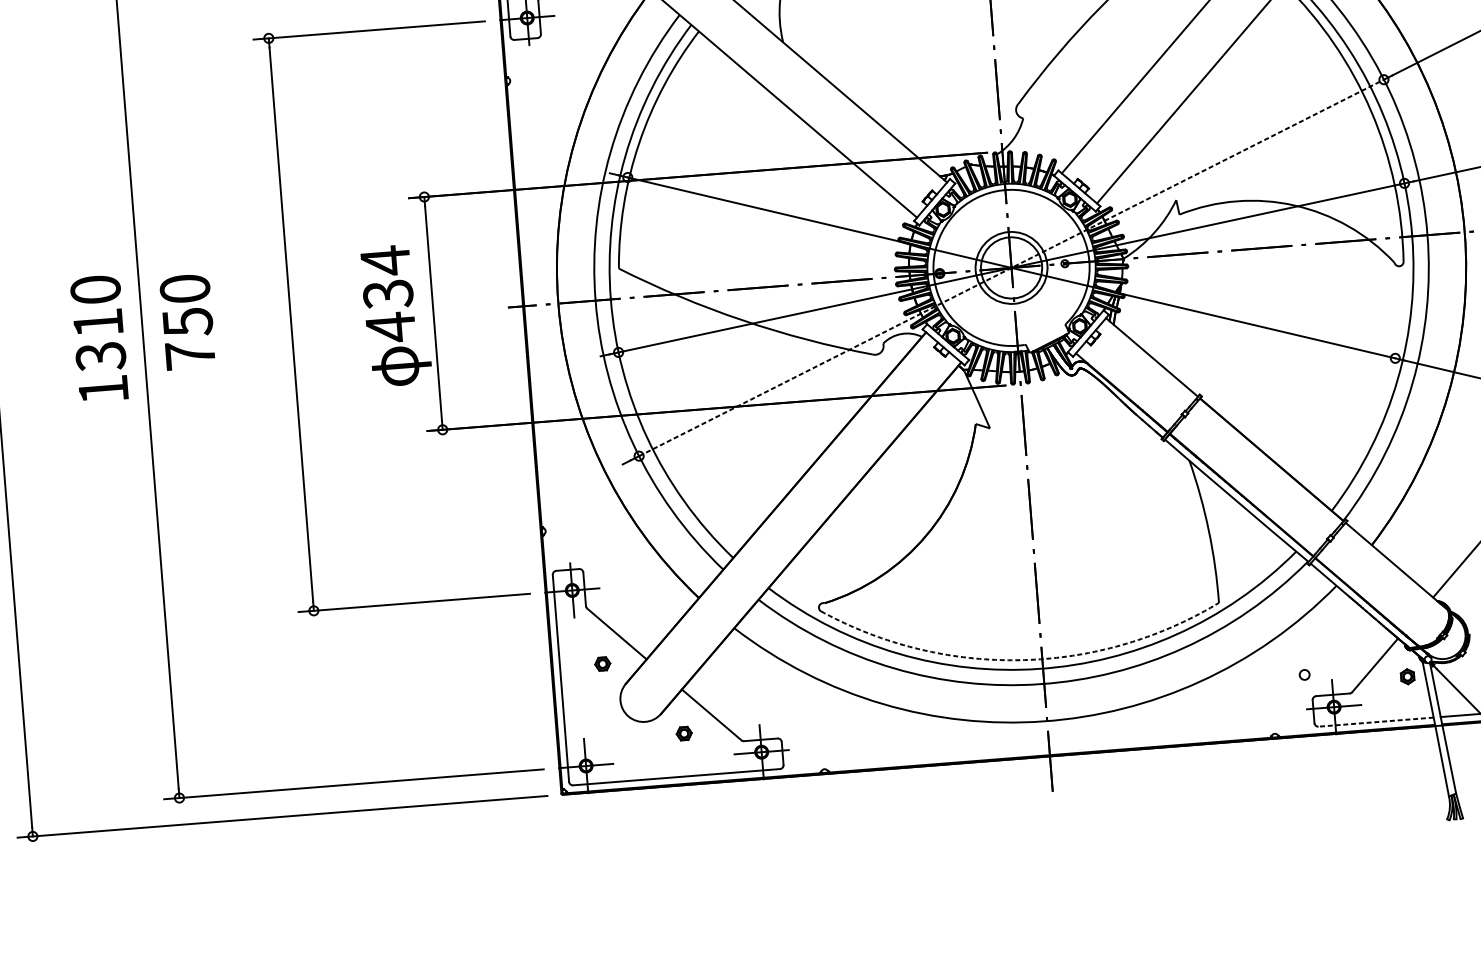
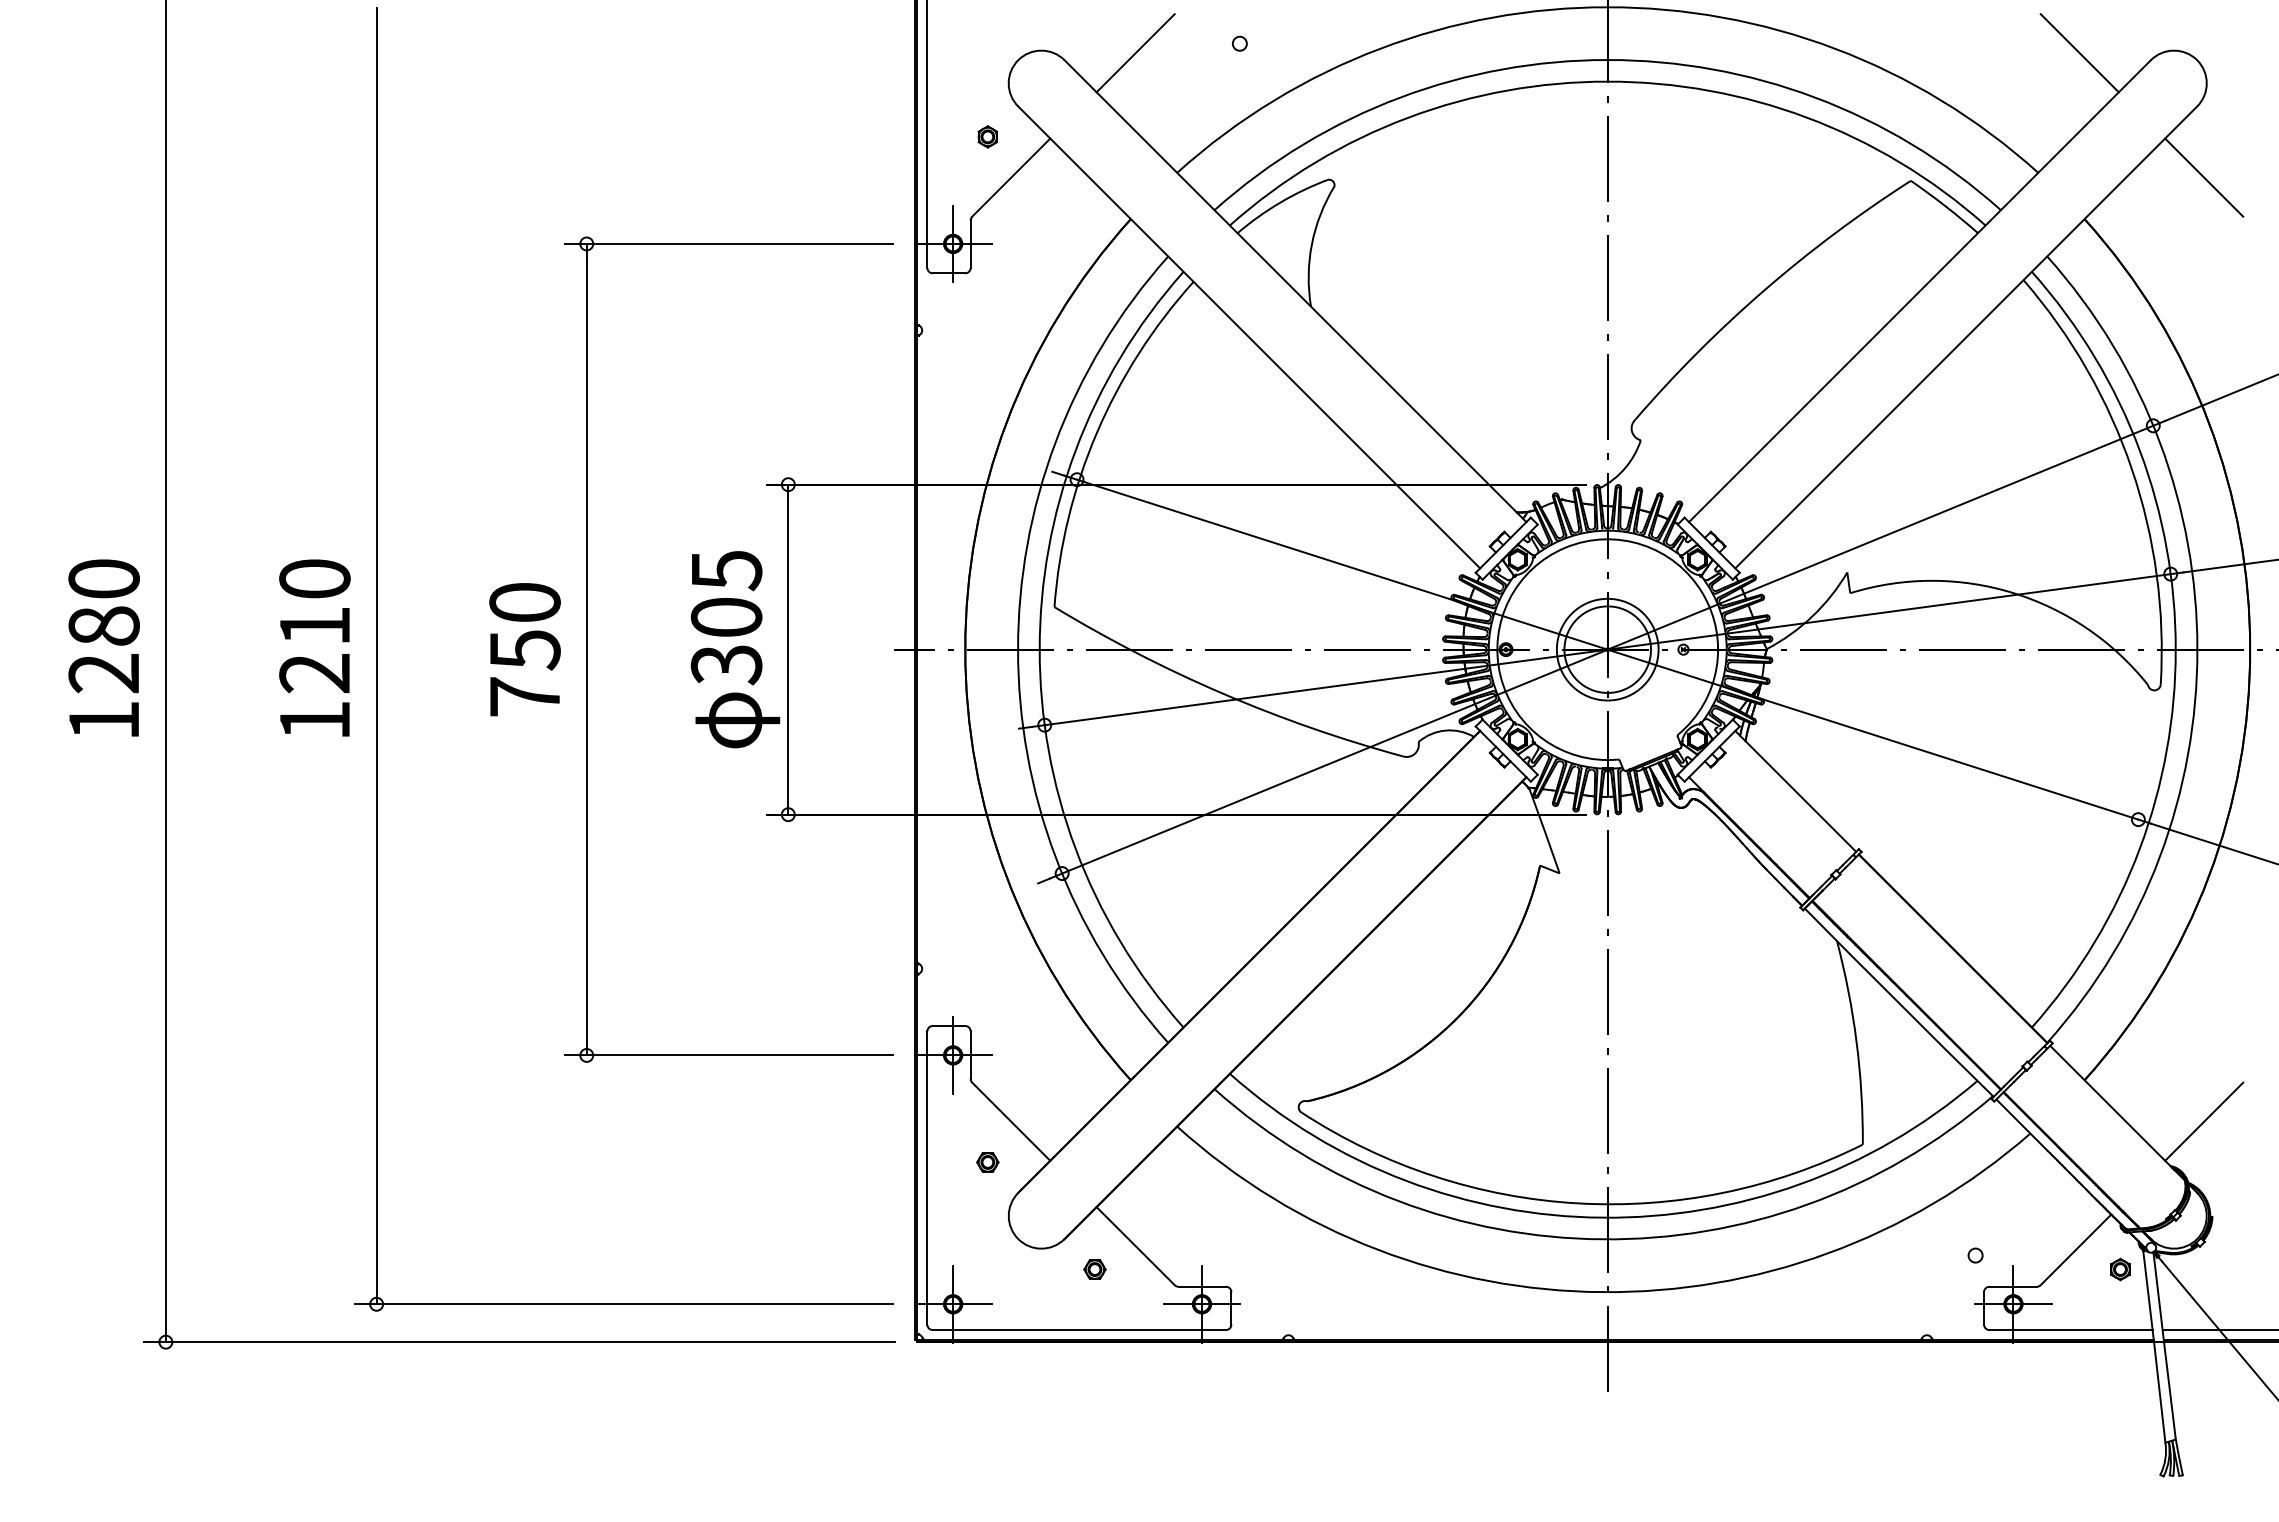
line: (1011, 267) -> (1607, 649), dashed -> solid
text: (388, 294) -> (726, 617), 434 -> 305
text: (187, 322) -> (524, 649), moved
text: (100, 357) -> (314, 674), 1310 -> 1210
arc: (1020, 660) -> (1577, 1203), dashed -> solid
line: (1375, 722) -> (2070, 1330), dashed -> solid

